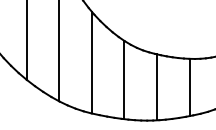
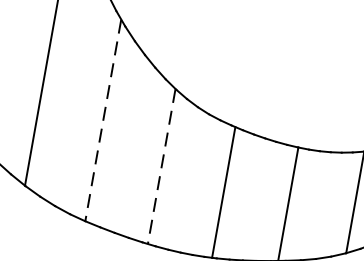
line: (91, 62) -> (102, 120), solid -> dashed
line: (124, 80) -> (161, 167), solid -> dashed

